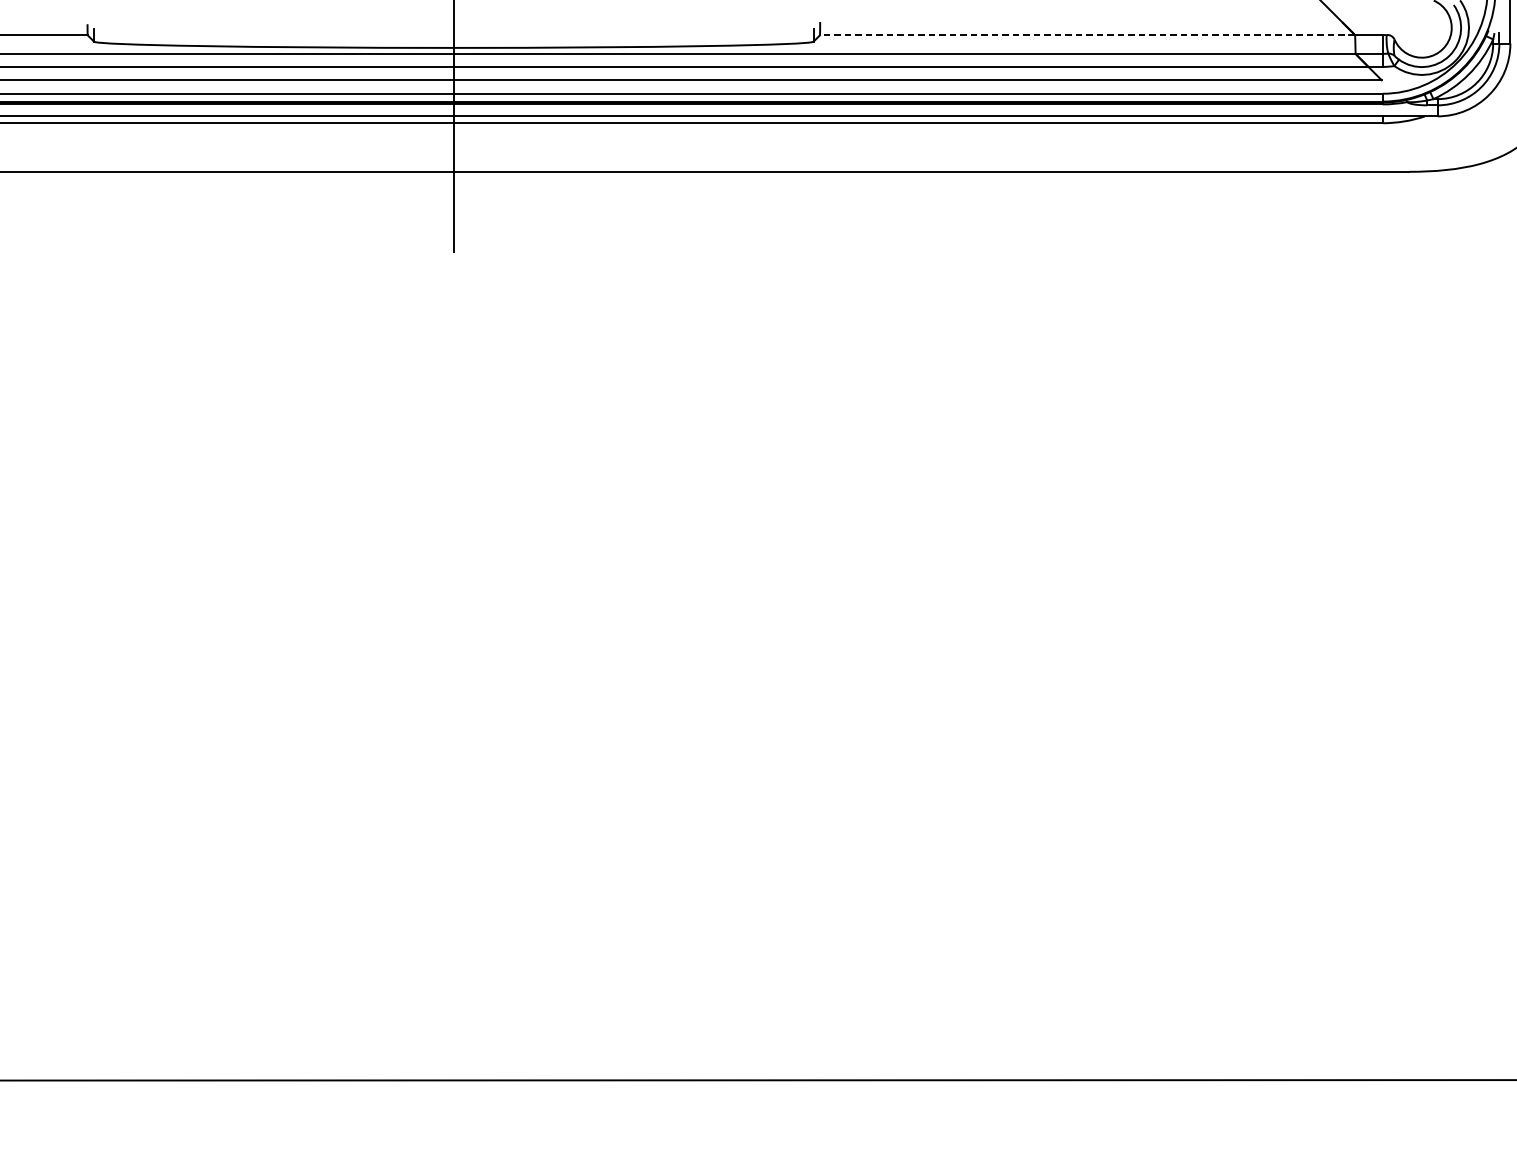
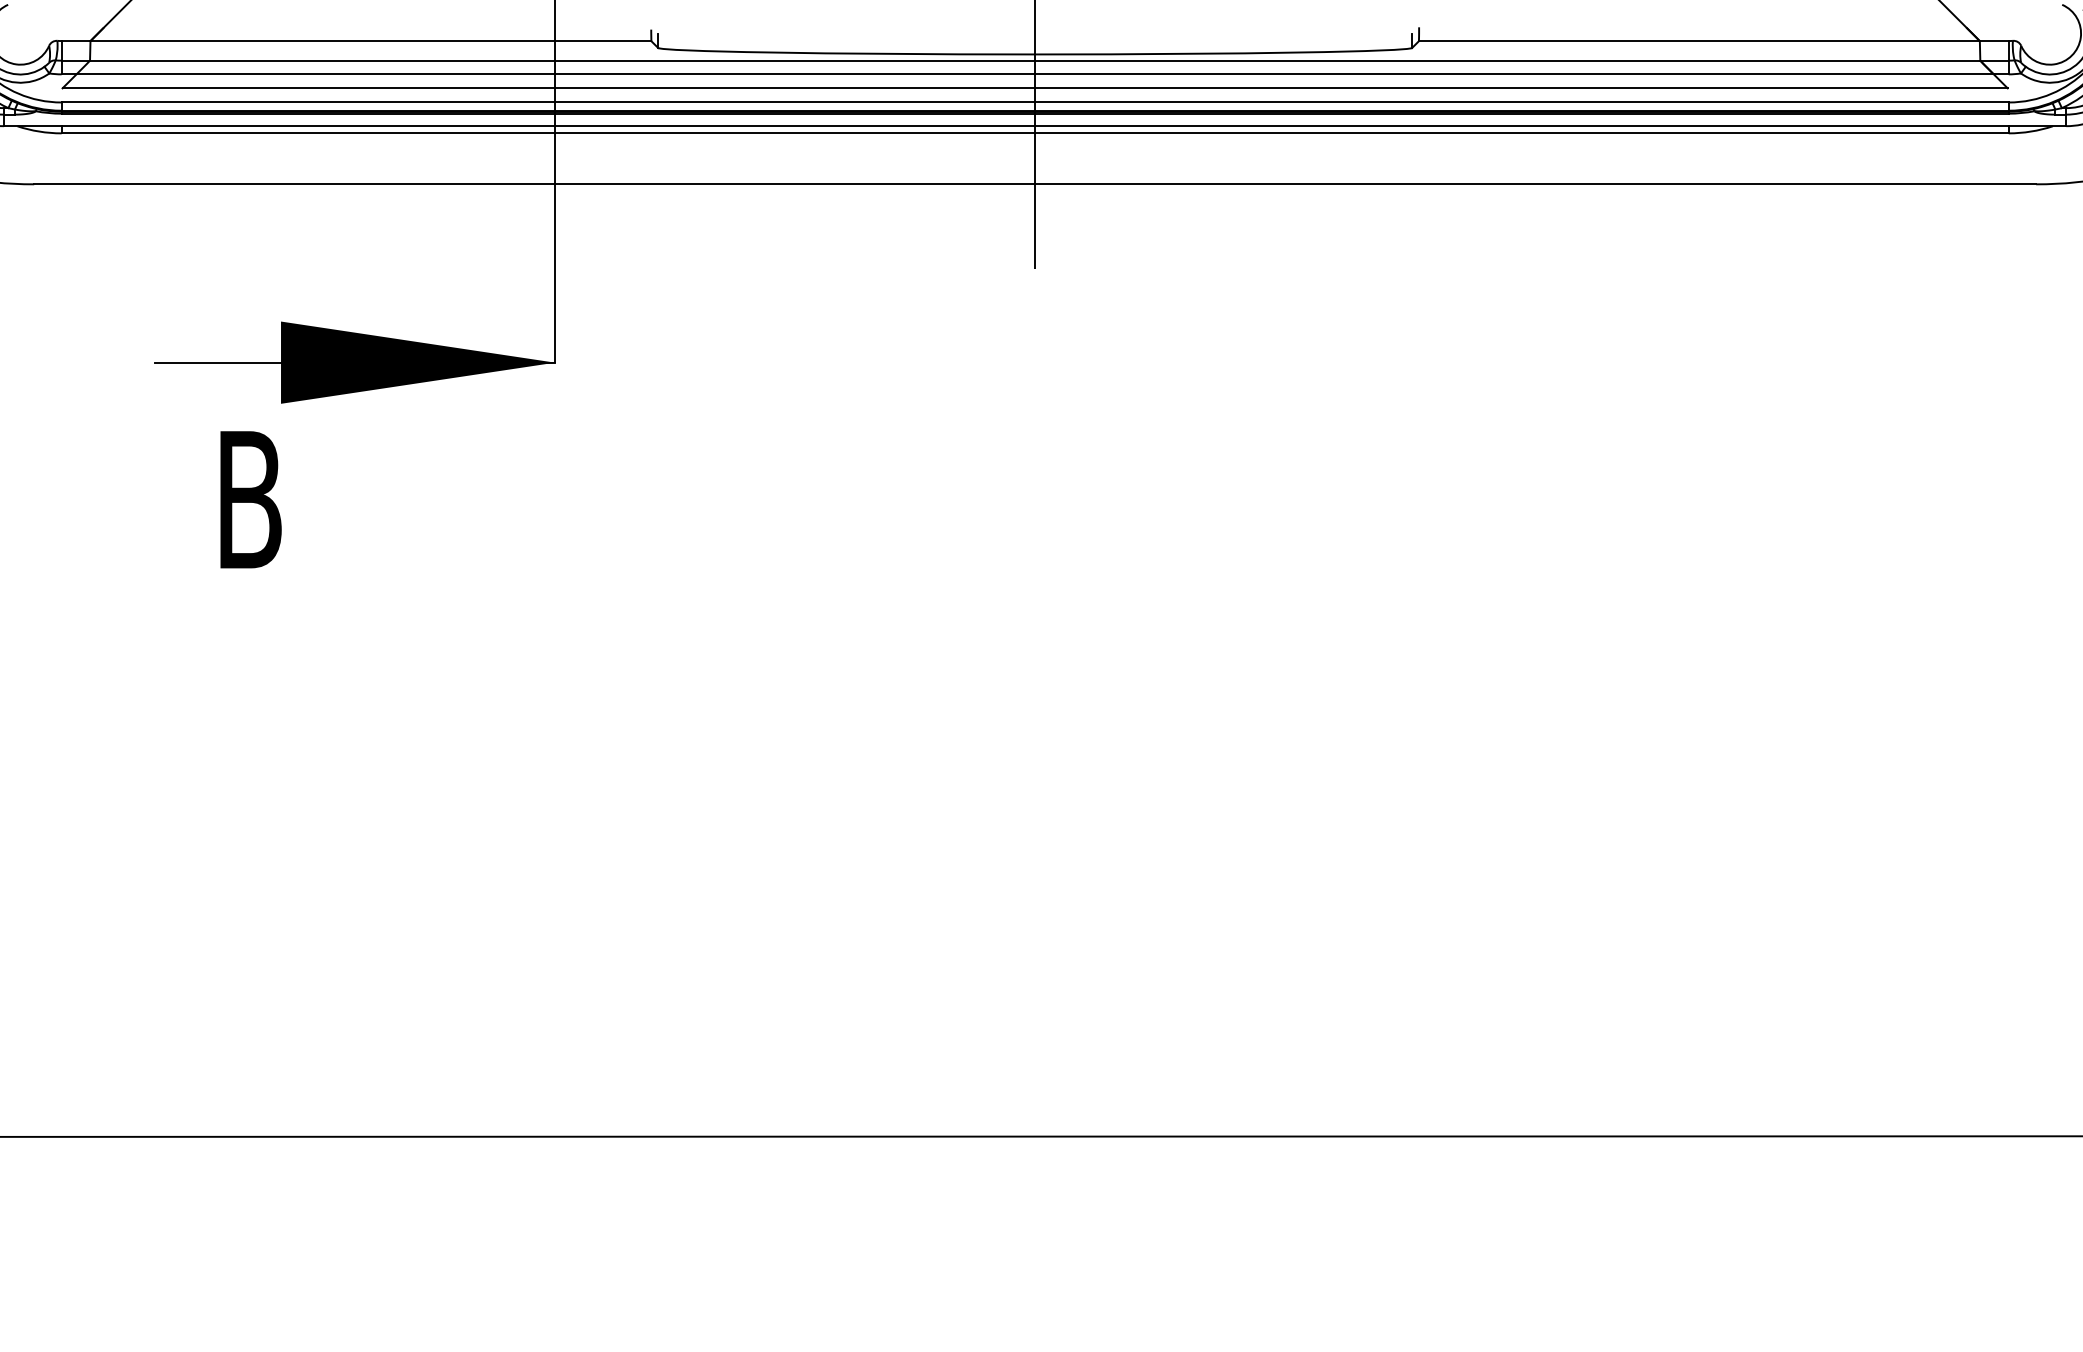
line: (1086, 35) -> (1698, 41), dashed -> solid

